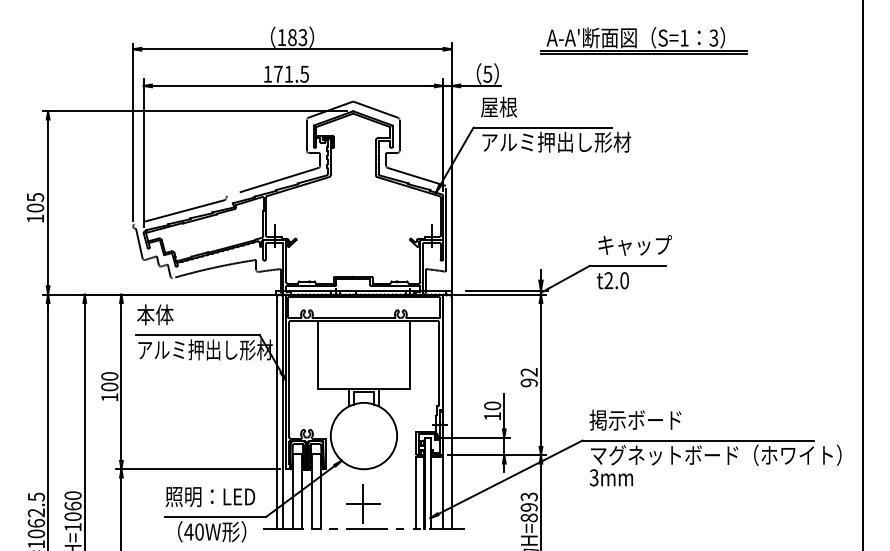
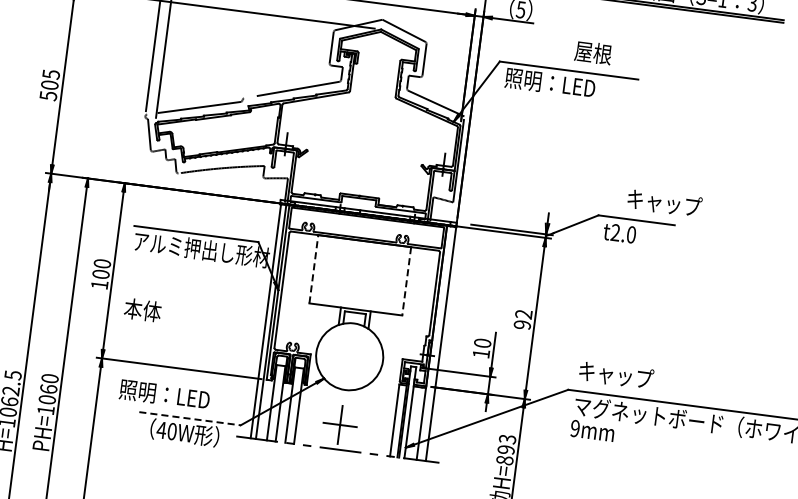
text: (499, 106) -> (593, 52), moved
text: (556, 141) -> (581, 86), アルミ押出し形材 -> 照明：LED
text: (35, 218) -> (48, 95), 105 -> 505
text: (634, 245) -> (664, 203), moved
text: (155, 314) -> (143, 309), moved
line: (317, 354) -> (313, 268), solid -> dashed
line: (410, 355) -> (406, 281), solid -> dashed
text: (635, 419) -> (624, 375), 掲示ボード -> キャップ
text: (593, 477) -> (574, 428), 3mm -> 9mm
text: (210, 496) -> (164, 394), moved
line: (215, 517) -> (190, 419), solid -> dashed

